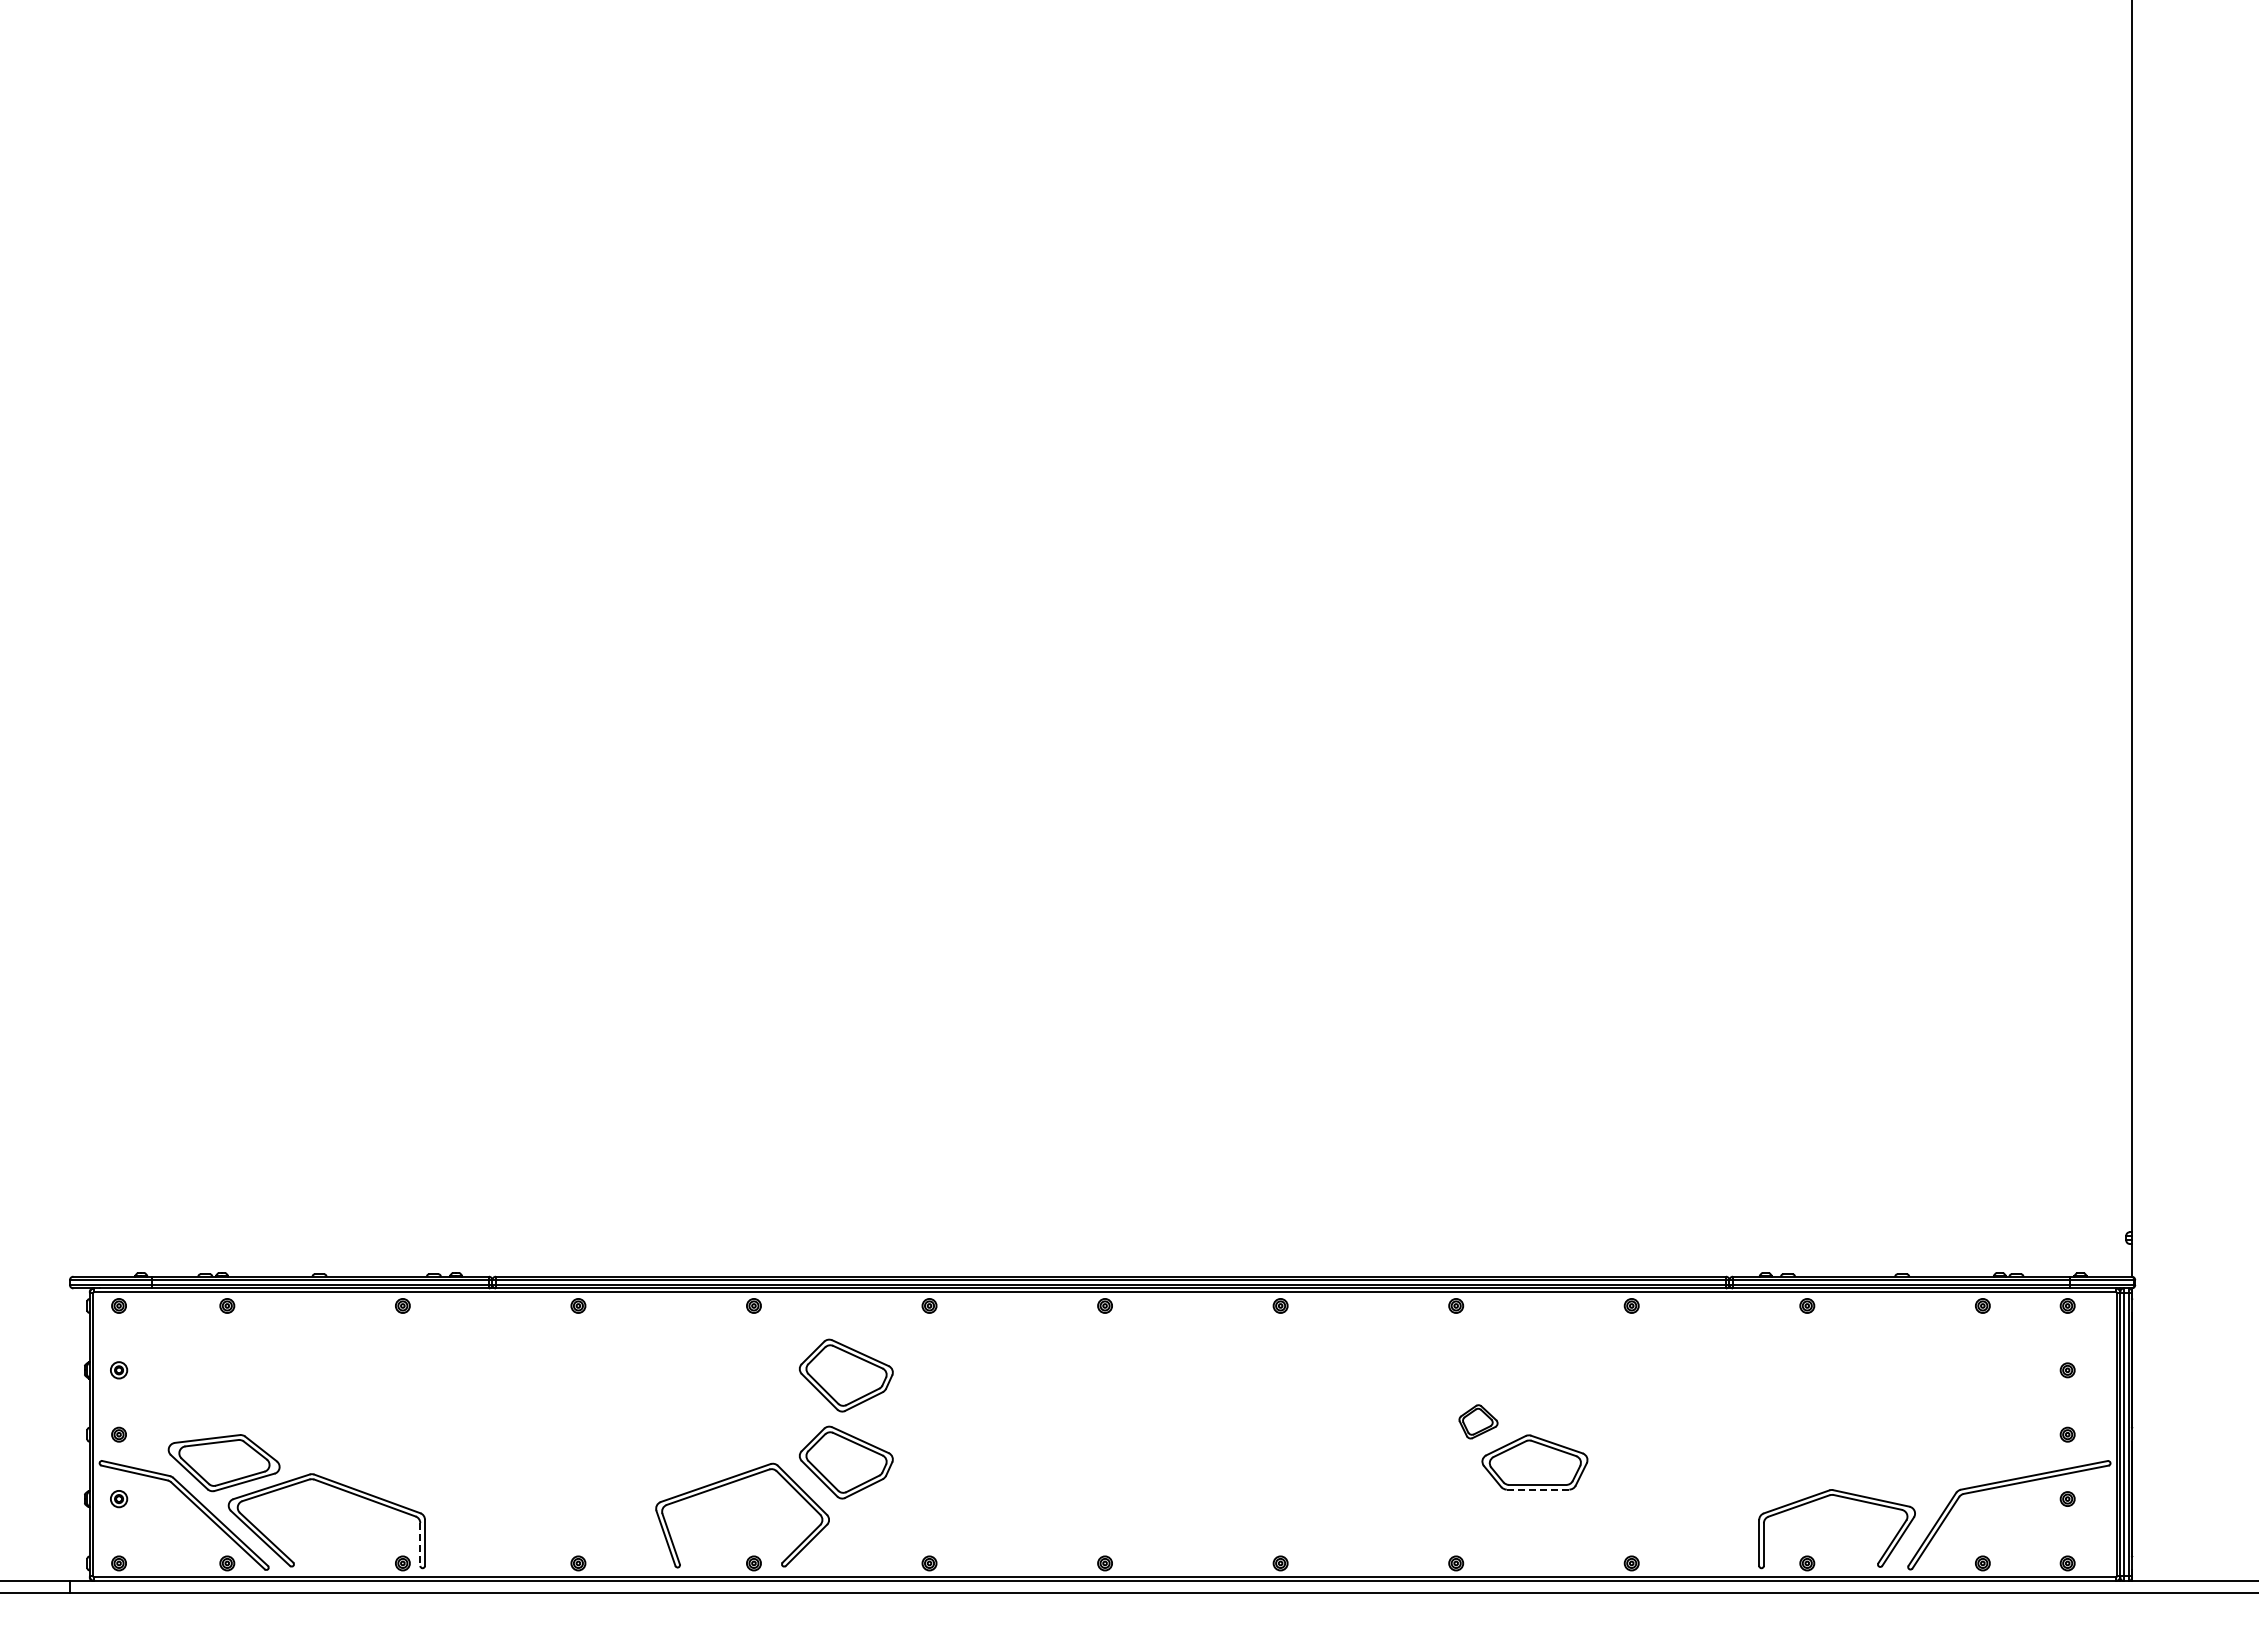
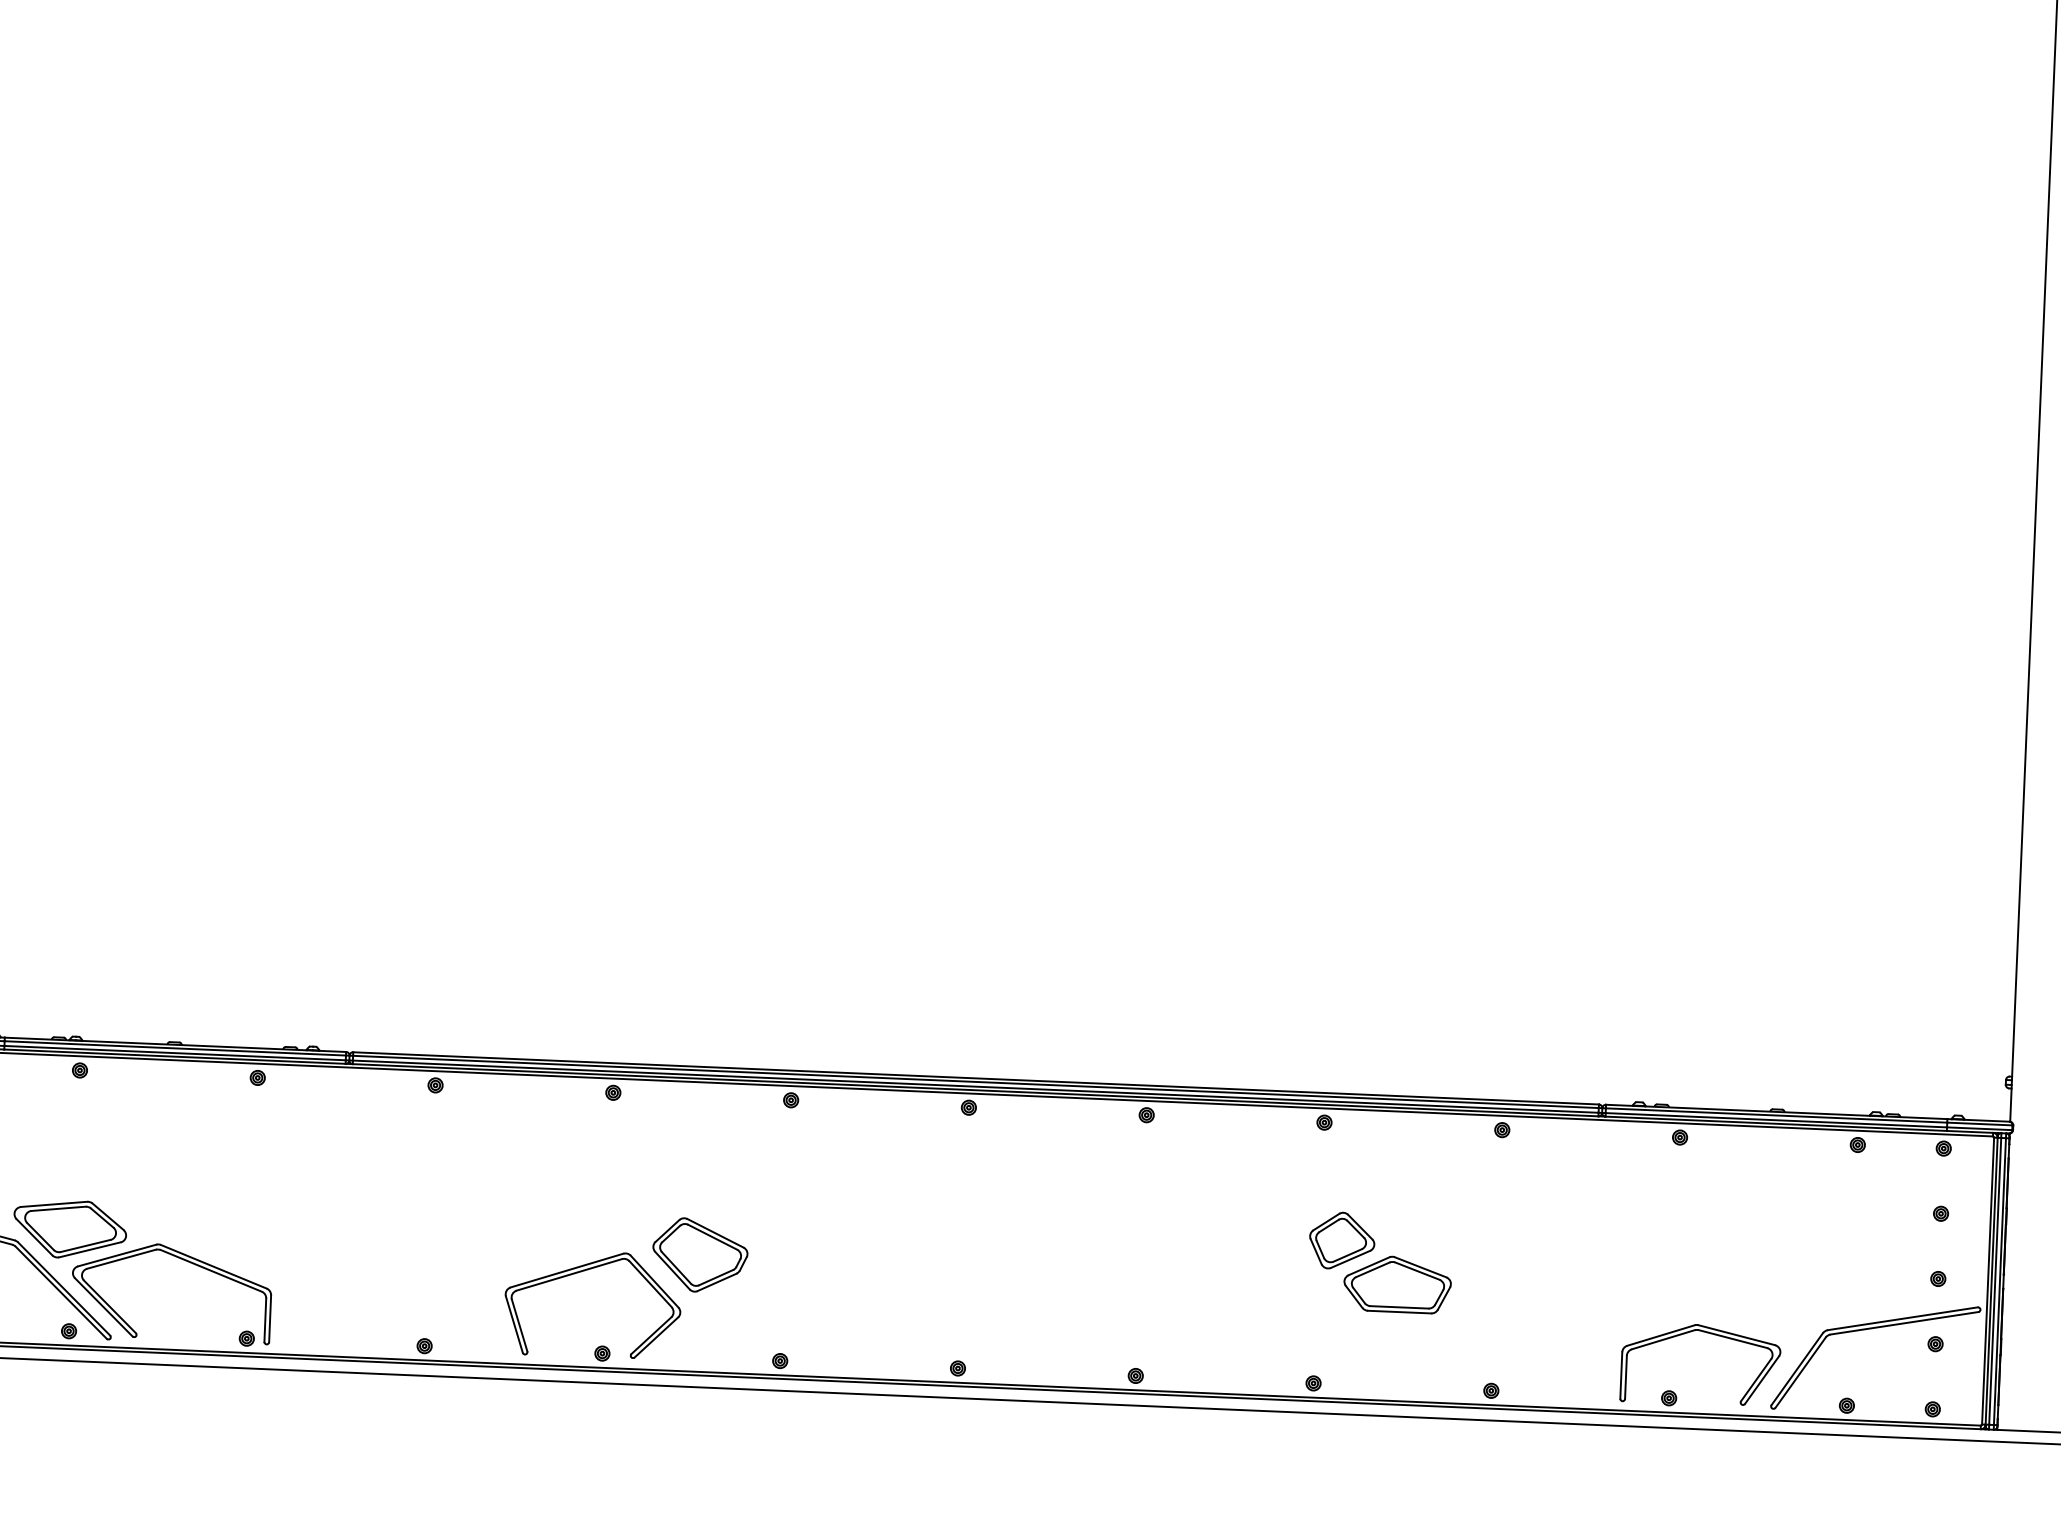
part: (845, 1375) -> (703, 1167), removed
part: (1478, 1421) -> (1342, 1240), size x1.67
line: (1538, 1489) -> (1400, 1312), dashed -> solid
line: (420, 1544) -> (265, 1320), dashed -> solid

